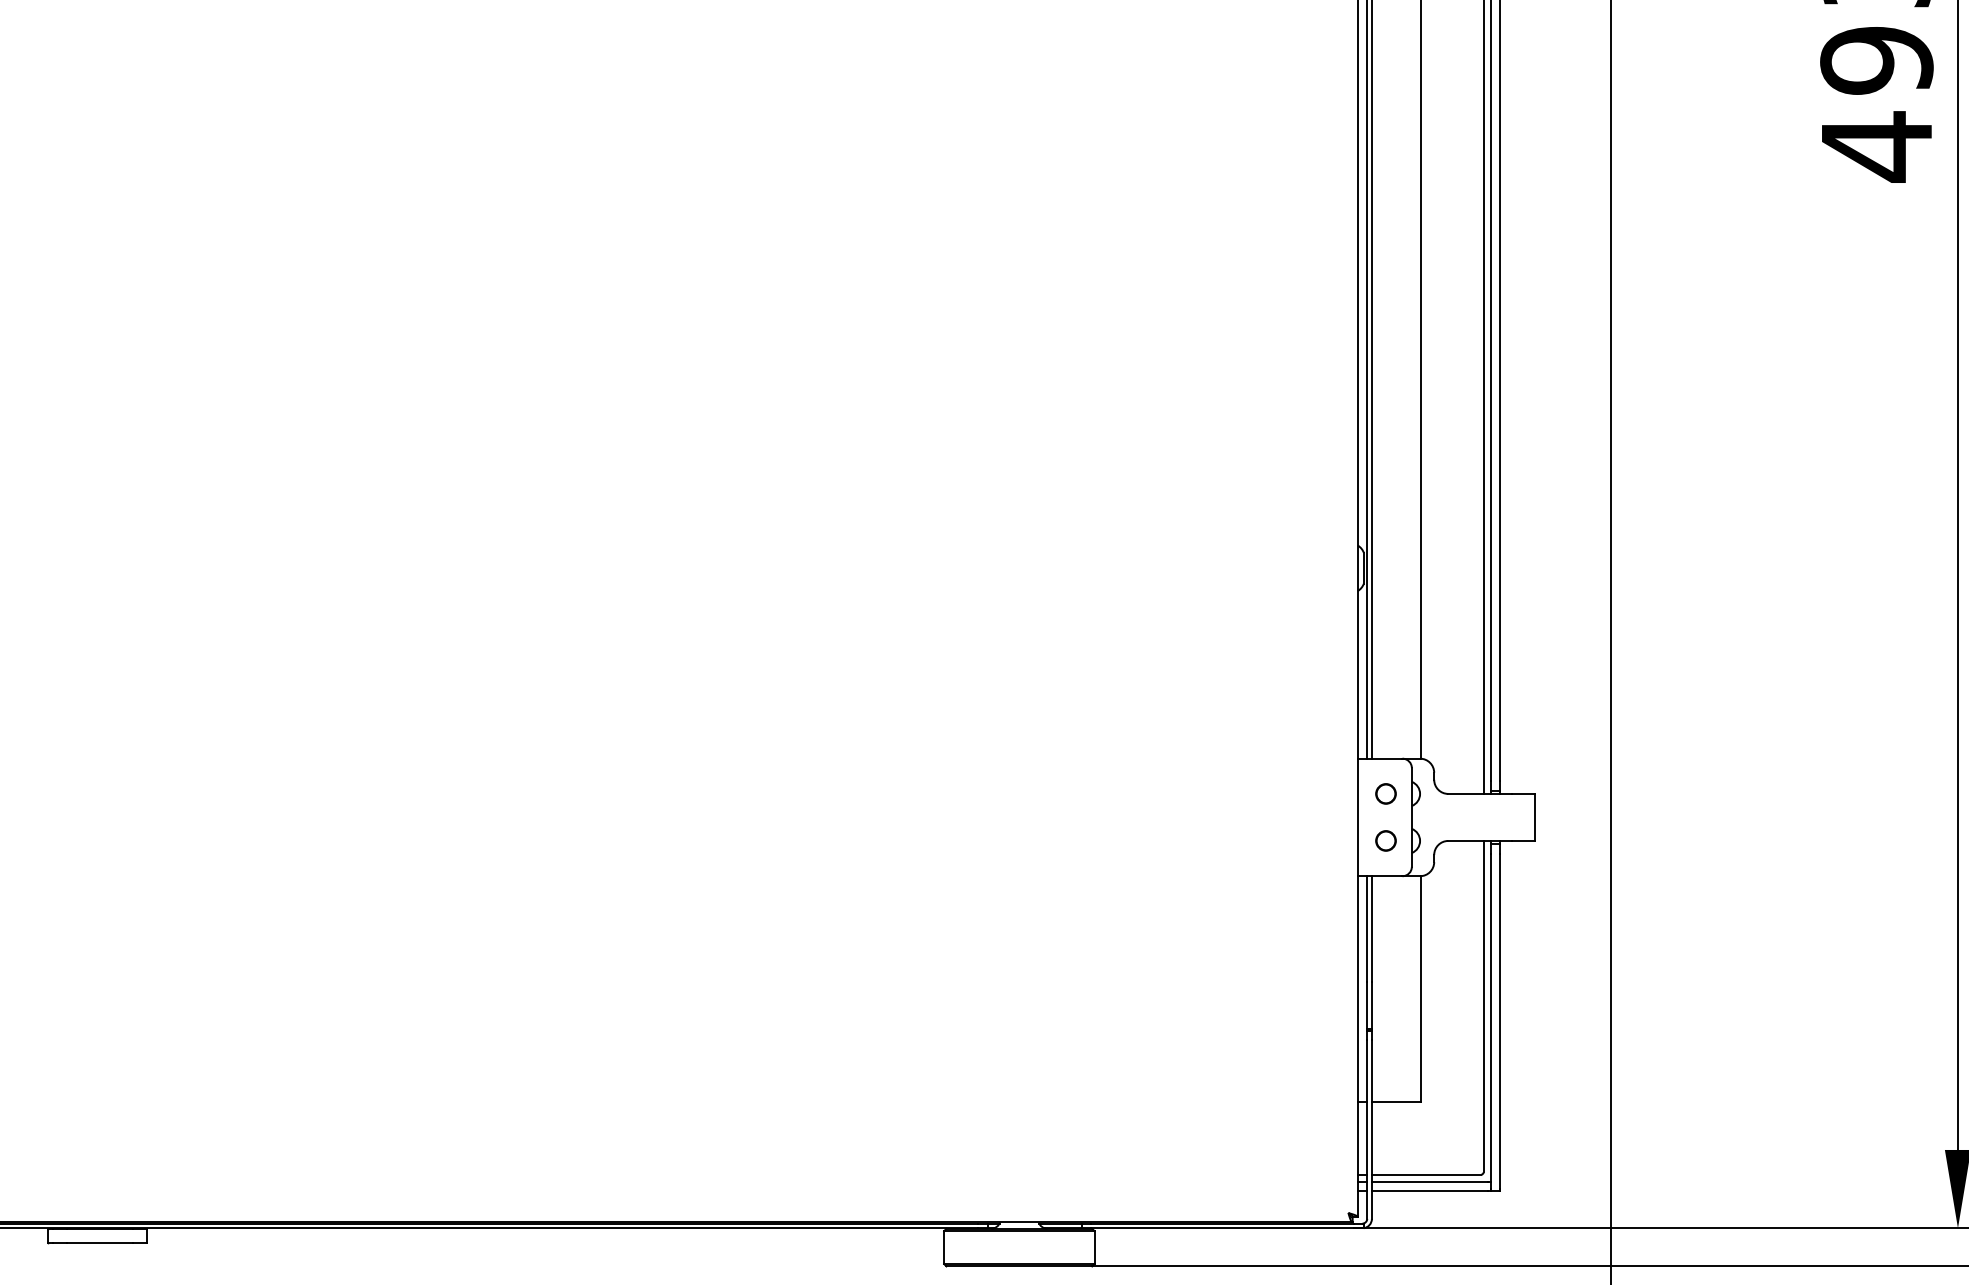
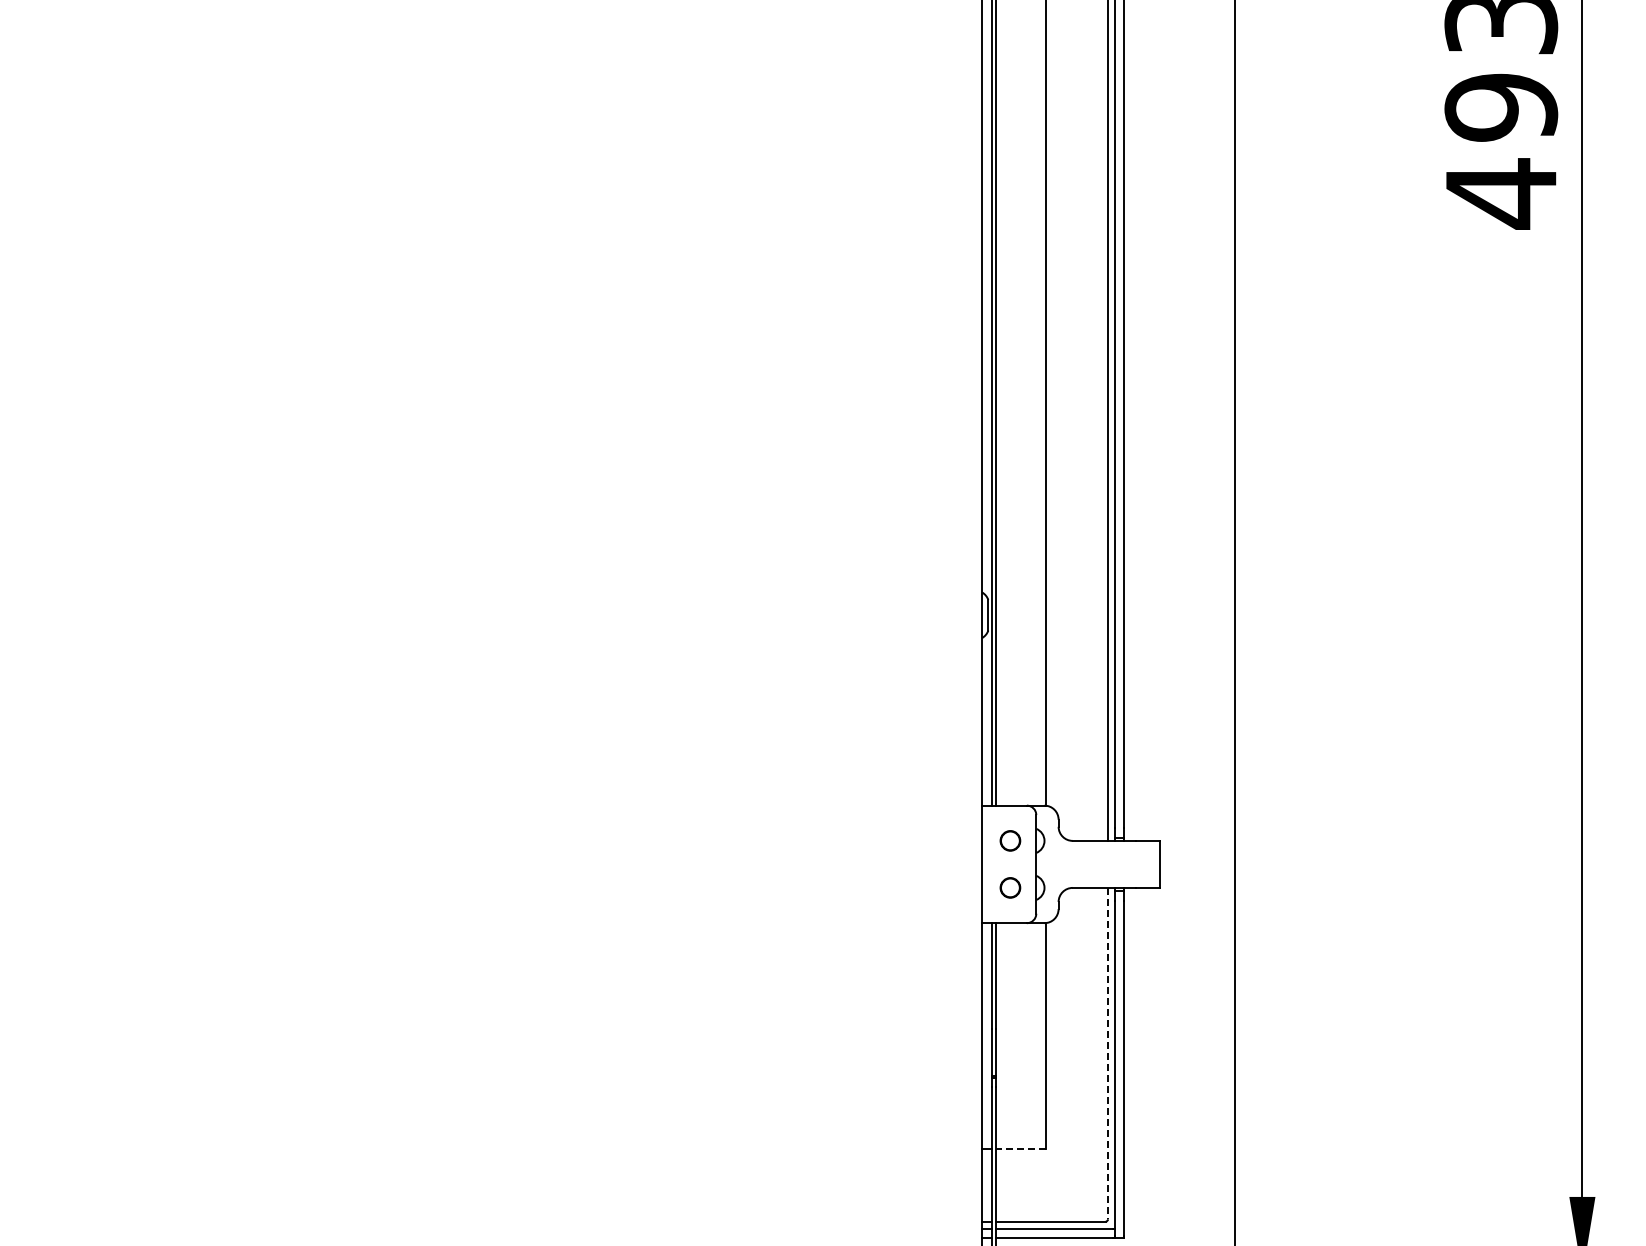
line: (1483, 1006) -> (1107, 1053), solid -> dashed
line: (1396, 1101) -> (1020, 1148), solid -> dashed

